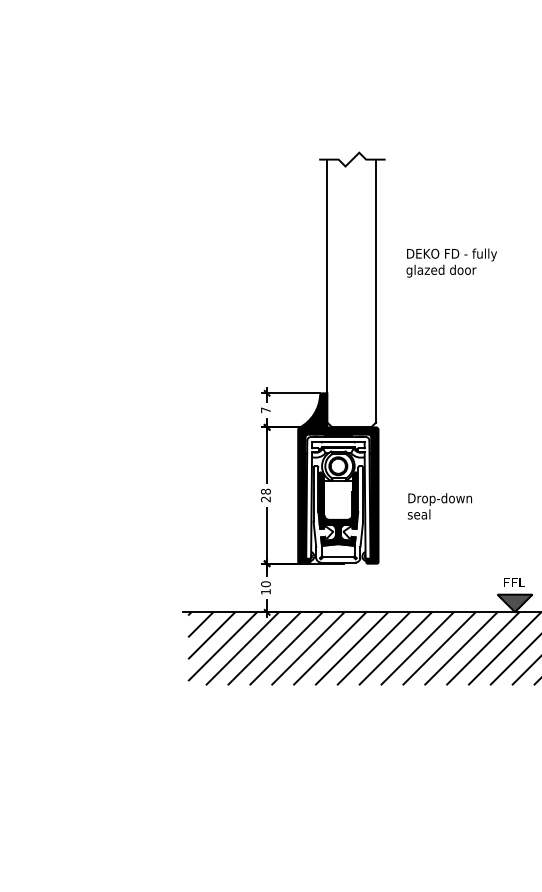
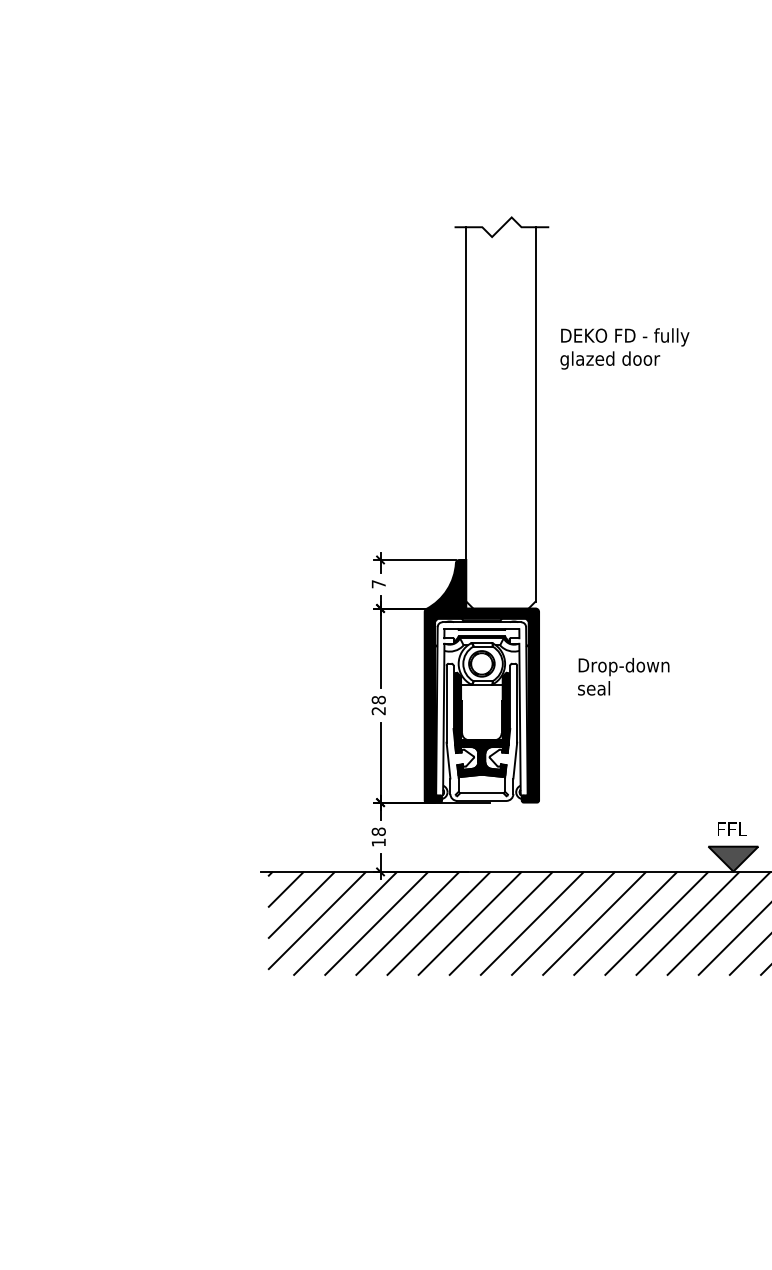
text: (451, 262) -> (624, 348), moved
text: (439, 506) -> (623, 677), moved
text: (265, 584) -> (378, 832), 10 -> 18

